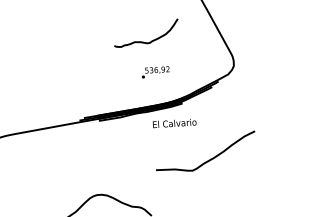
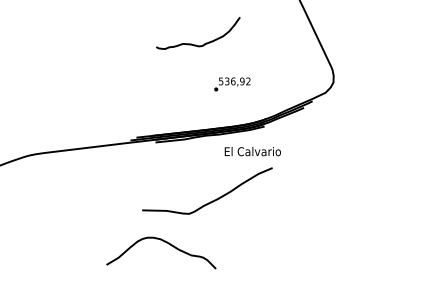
part: (145, 41) -> (196, 44), moved
part: (210, 159) -> (212, 200), moved

